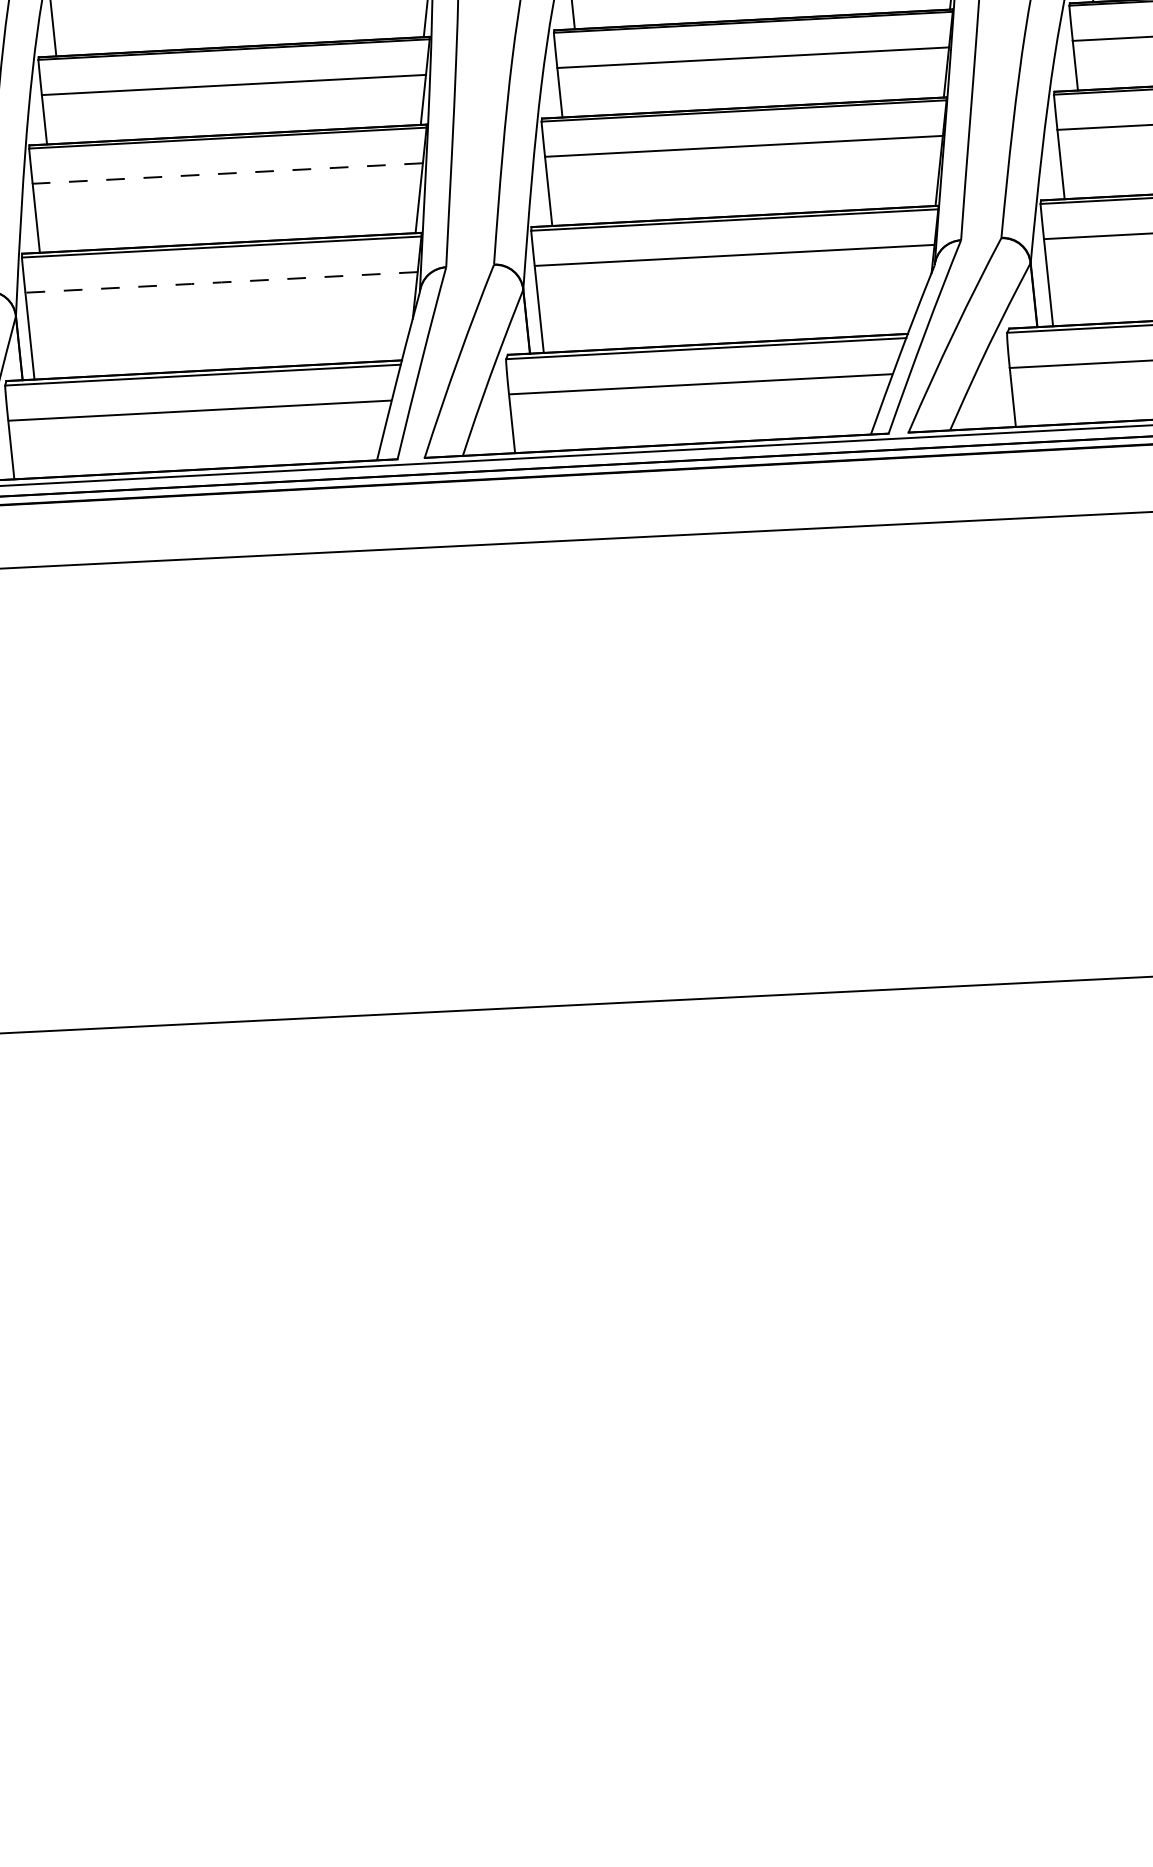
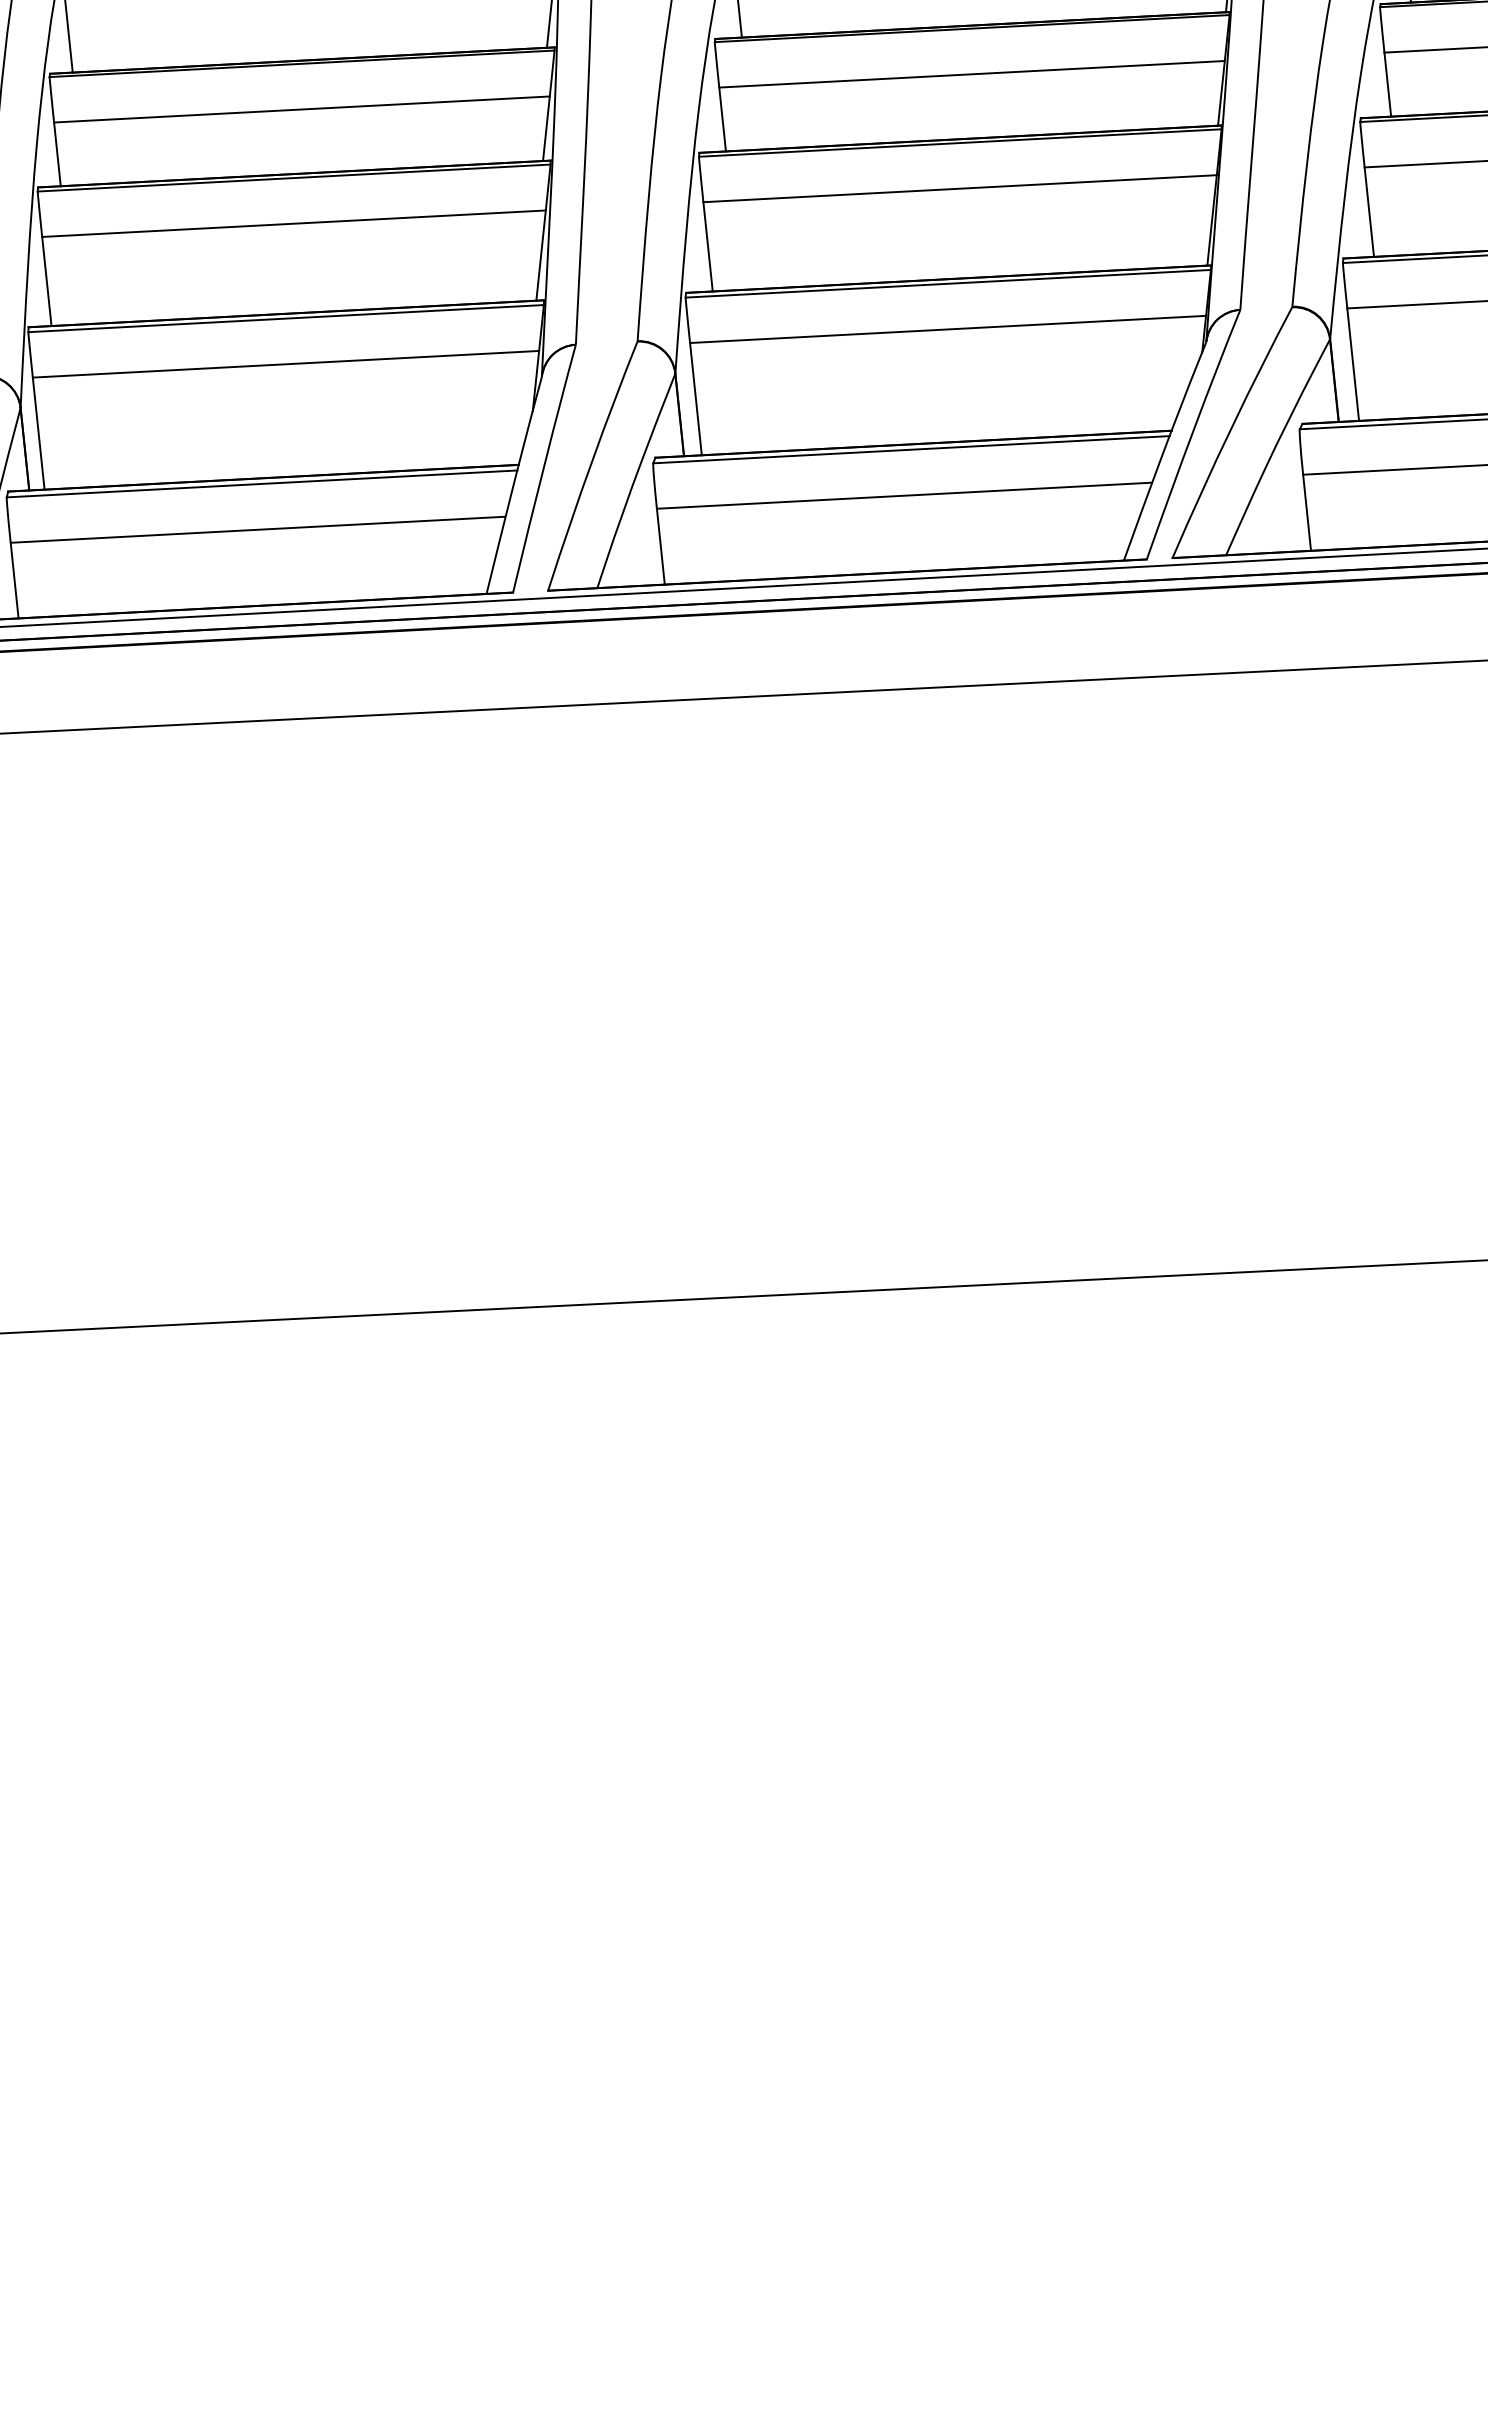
line: (227, 173) -> (293, 223), dashed -> solid
line: (220, 282) -> (284, 364), dashed -> solid

